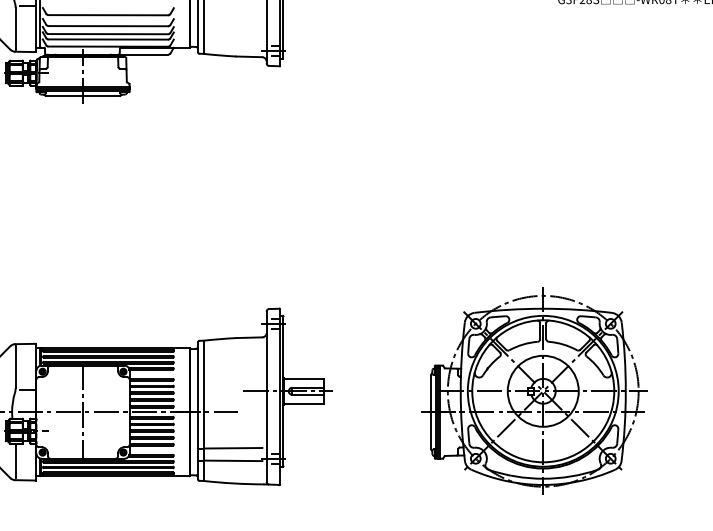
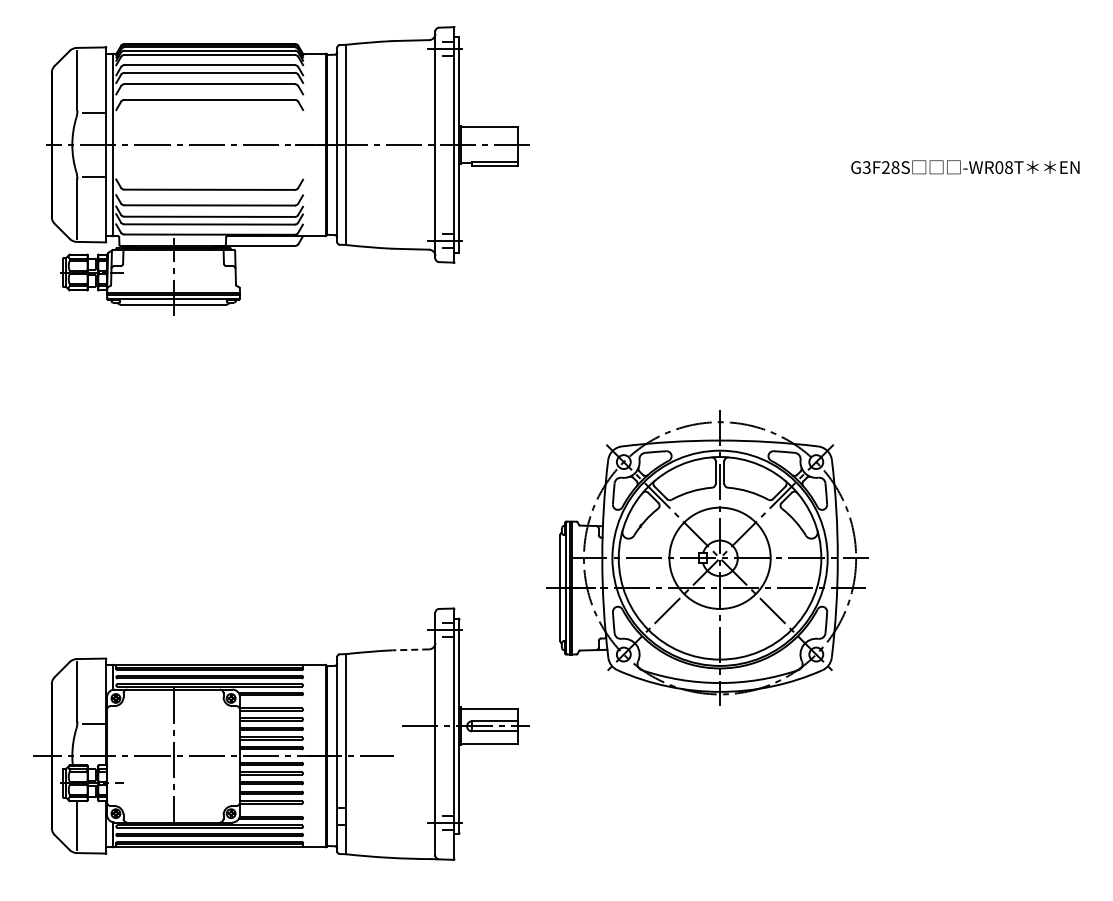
line: (249, 337) -> (410, 649), solid -> dashed
part: (534, 390) -> (707, 557), moved
line: (233, 448) -> (388, 807), removed
line: (233, 460) -> (388, 825), removed

